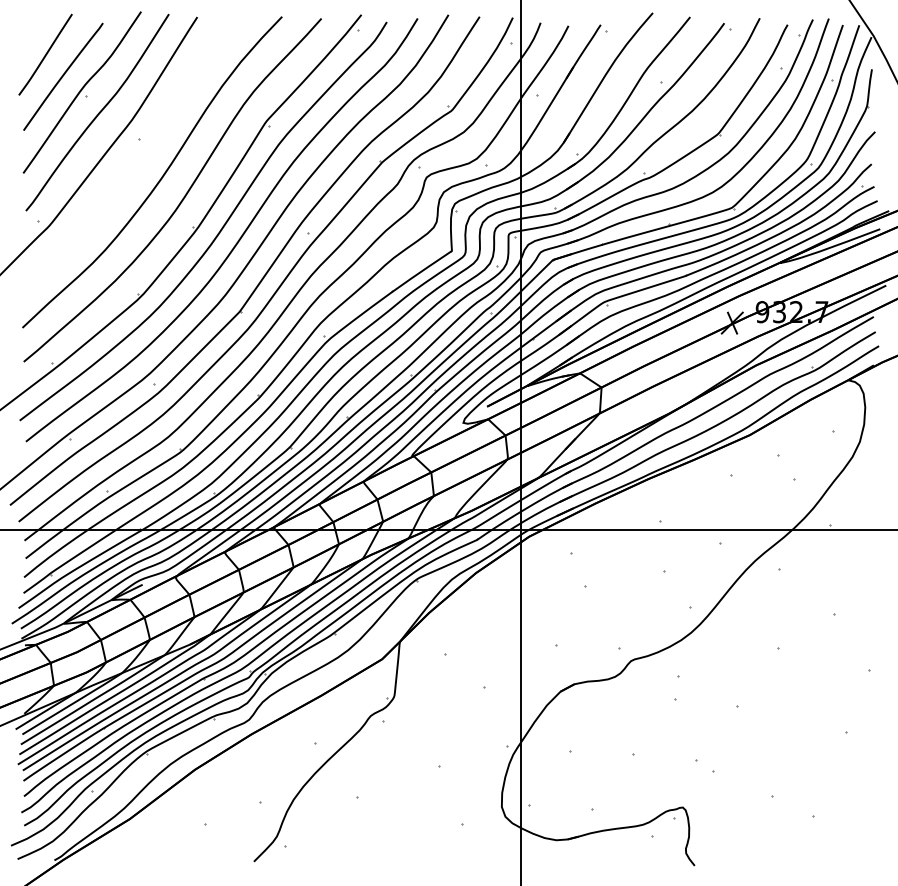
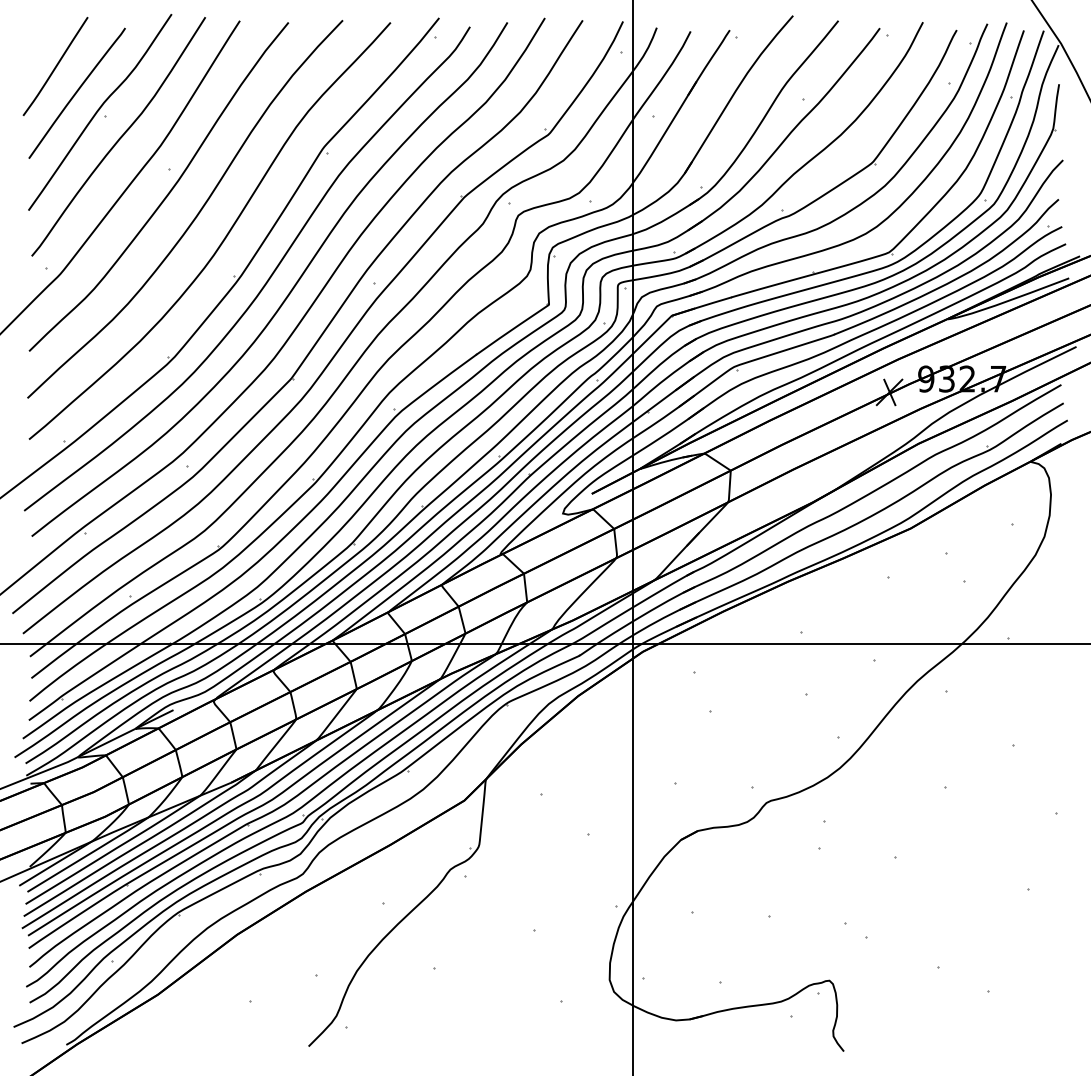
curve: (137, 159) -> (167, 193), added

